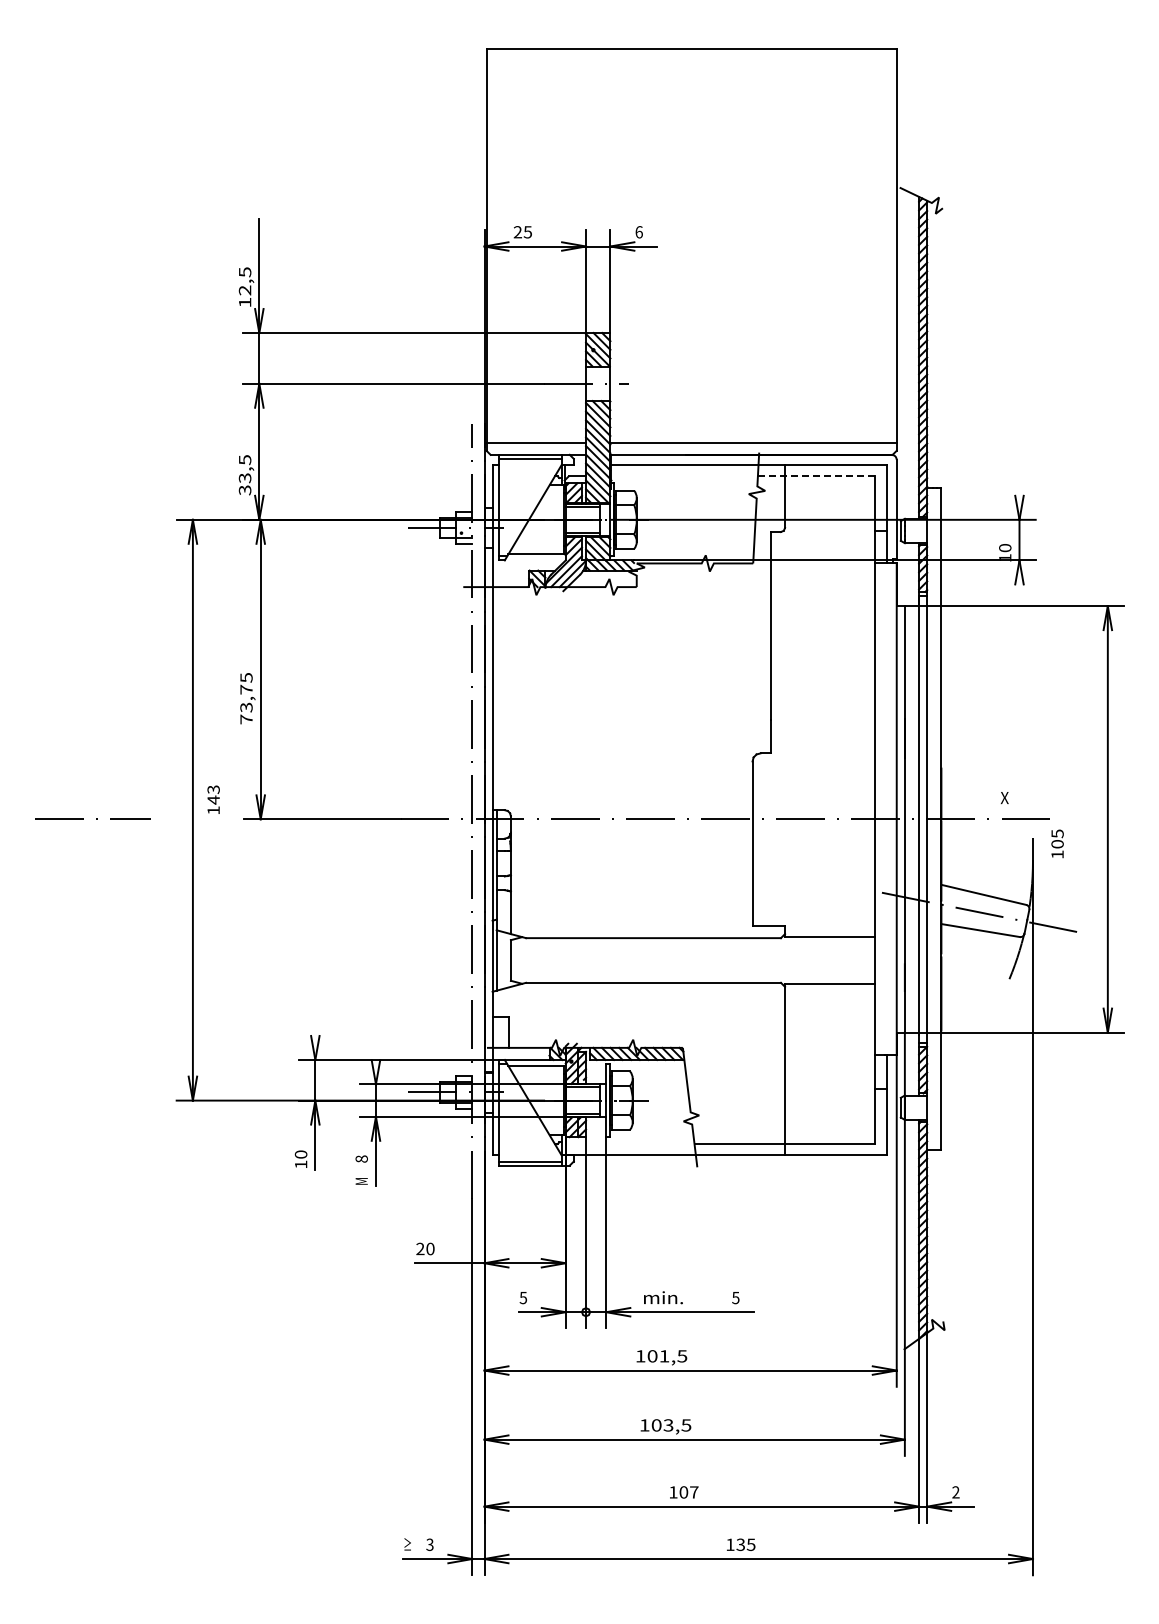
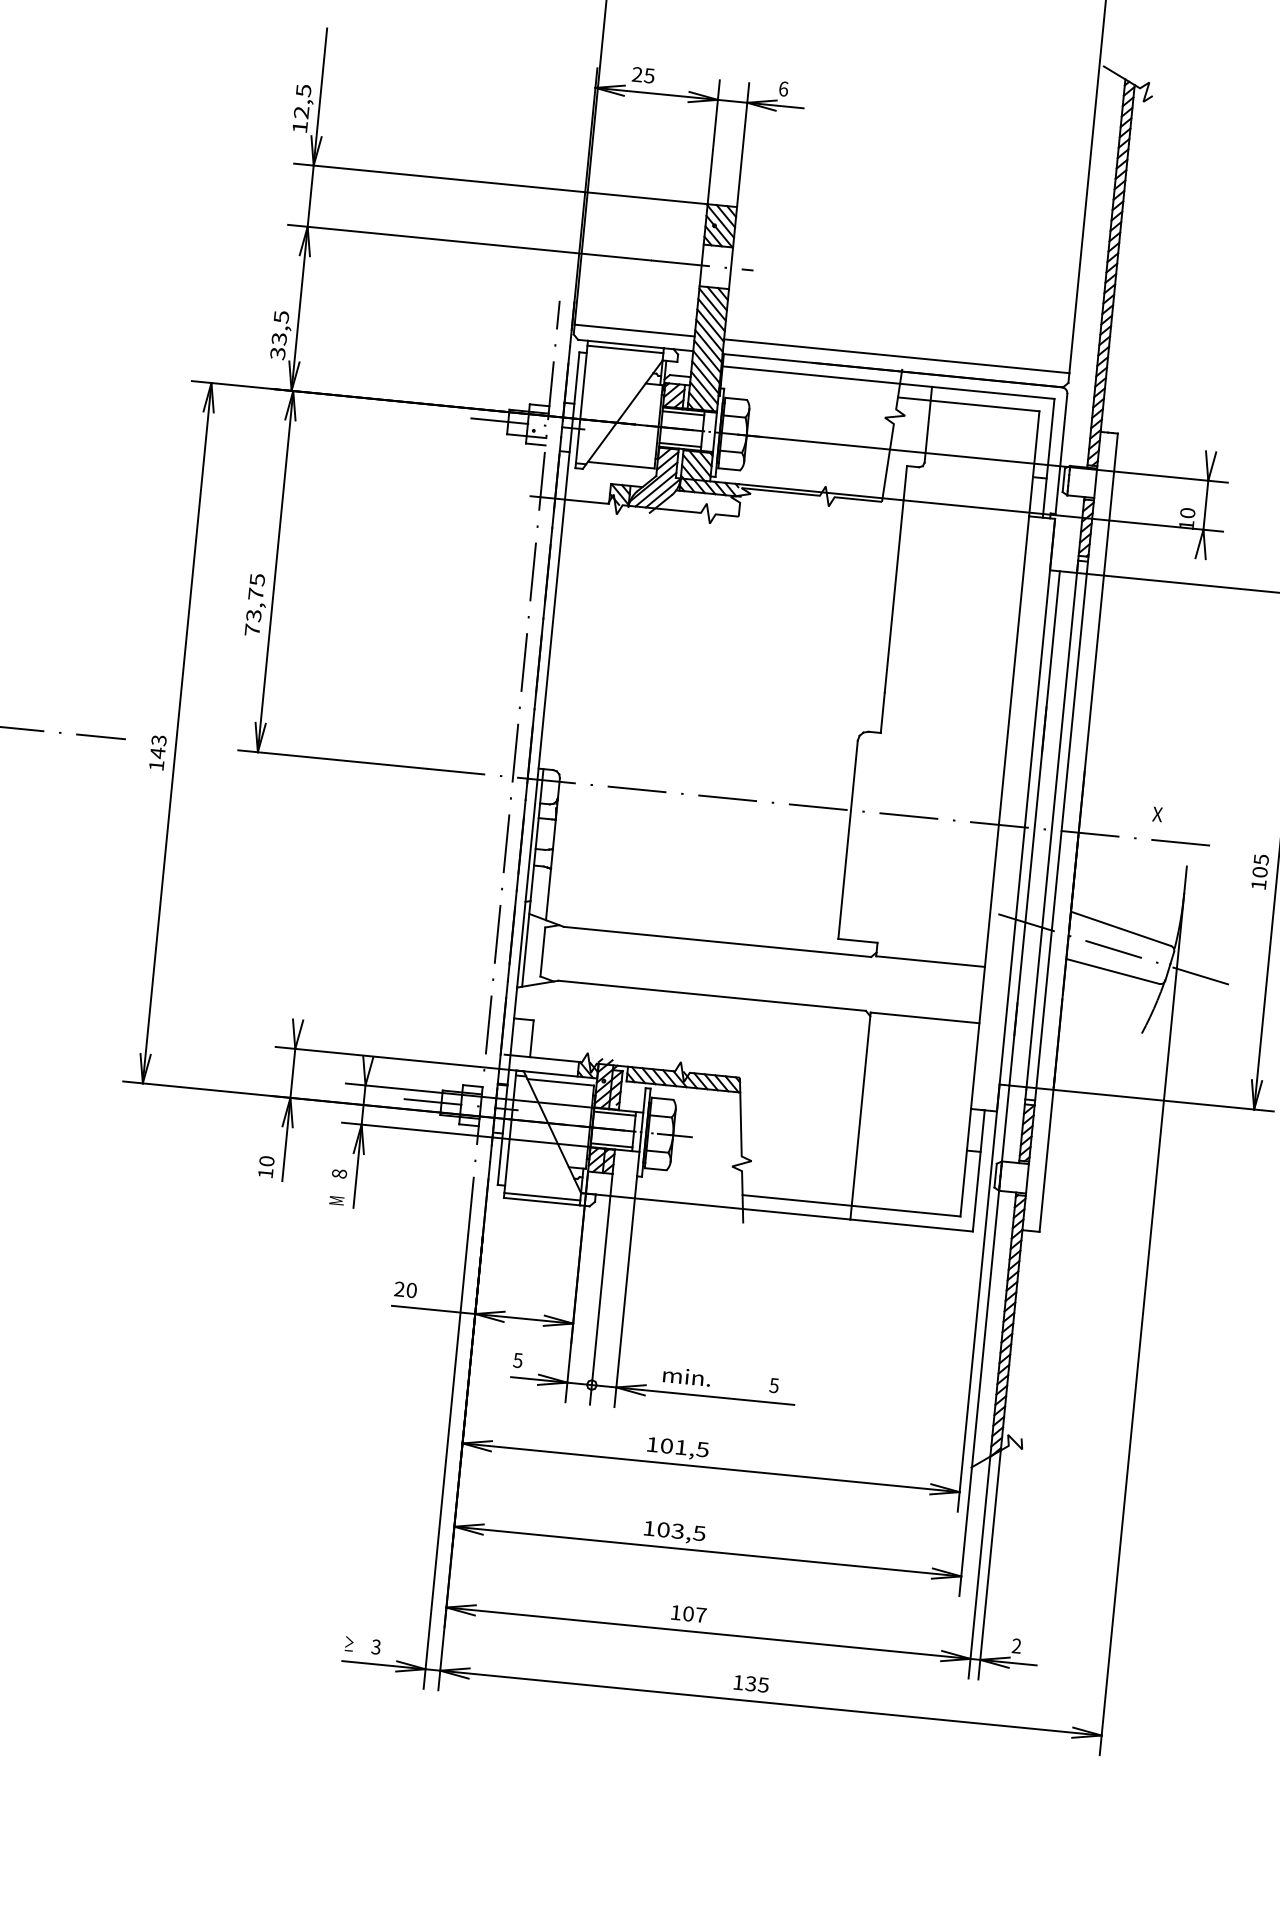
line: (816, 476) -> (968, 404), dashed -> solid
text: (213, 799) -> (157, 752), moved
text: (1057, 843) -> (1260, 871), moved

